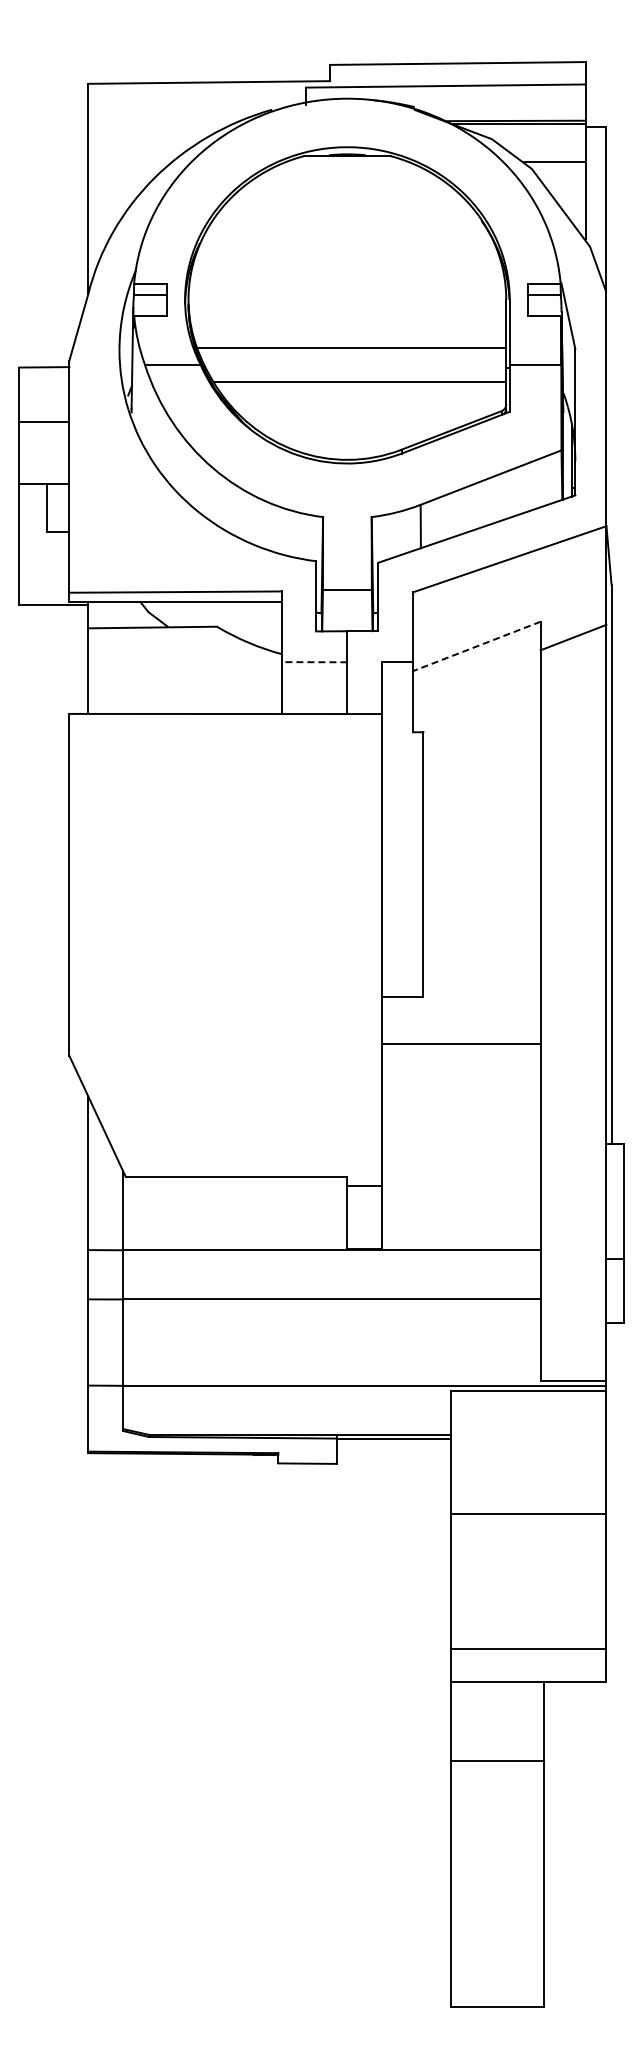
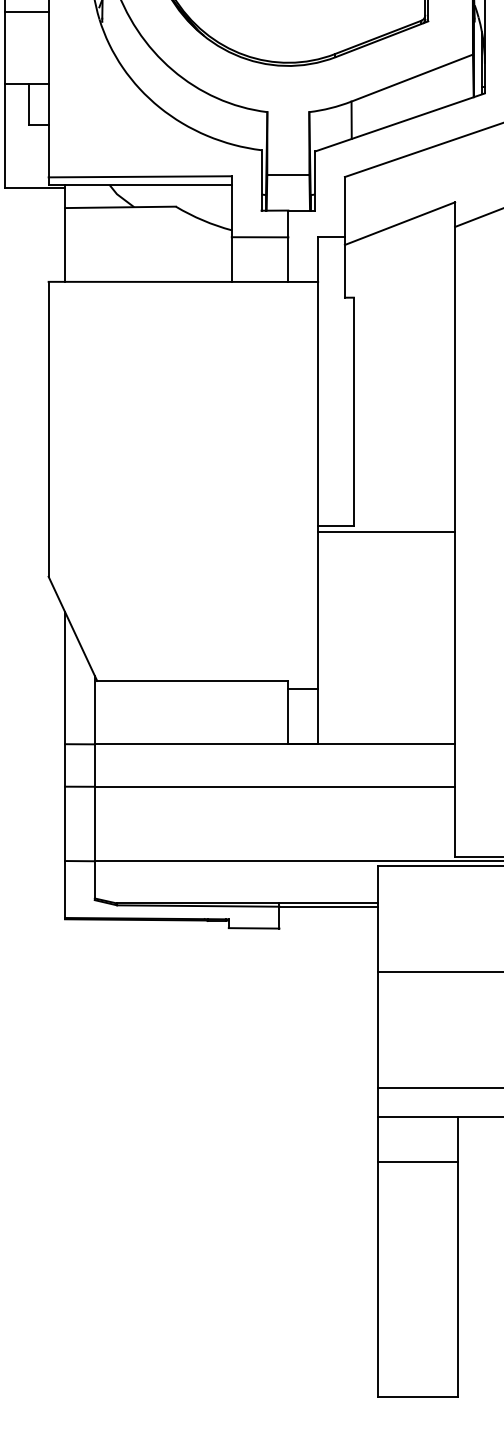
line: (44, 422) -> (27, 12), moved
line: (476, 646) -> (399, 223), dashed -> solid
line: (314, 662) -> (259, 237), dashed -> solid
line: (460, 1044) -> (385, 532), moved
line: (497, 1761) -> (417, 1161), moved

